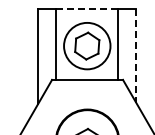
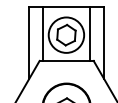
line: (87, 8) -> (66, 6), dashed -> solid
line: (136, 56) -> (103, 43), dashed -> solid

